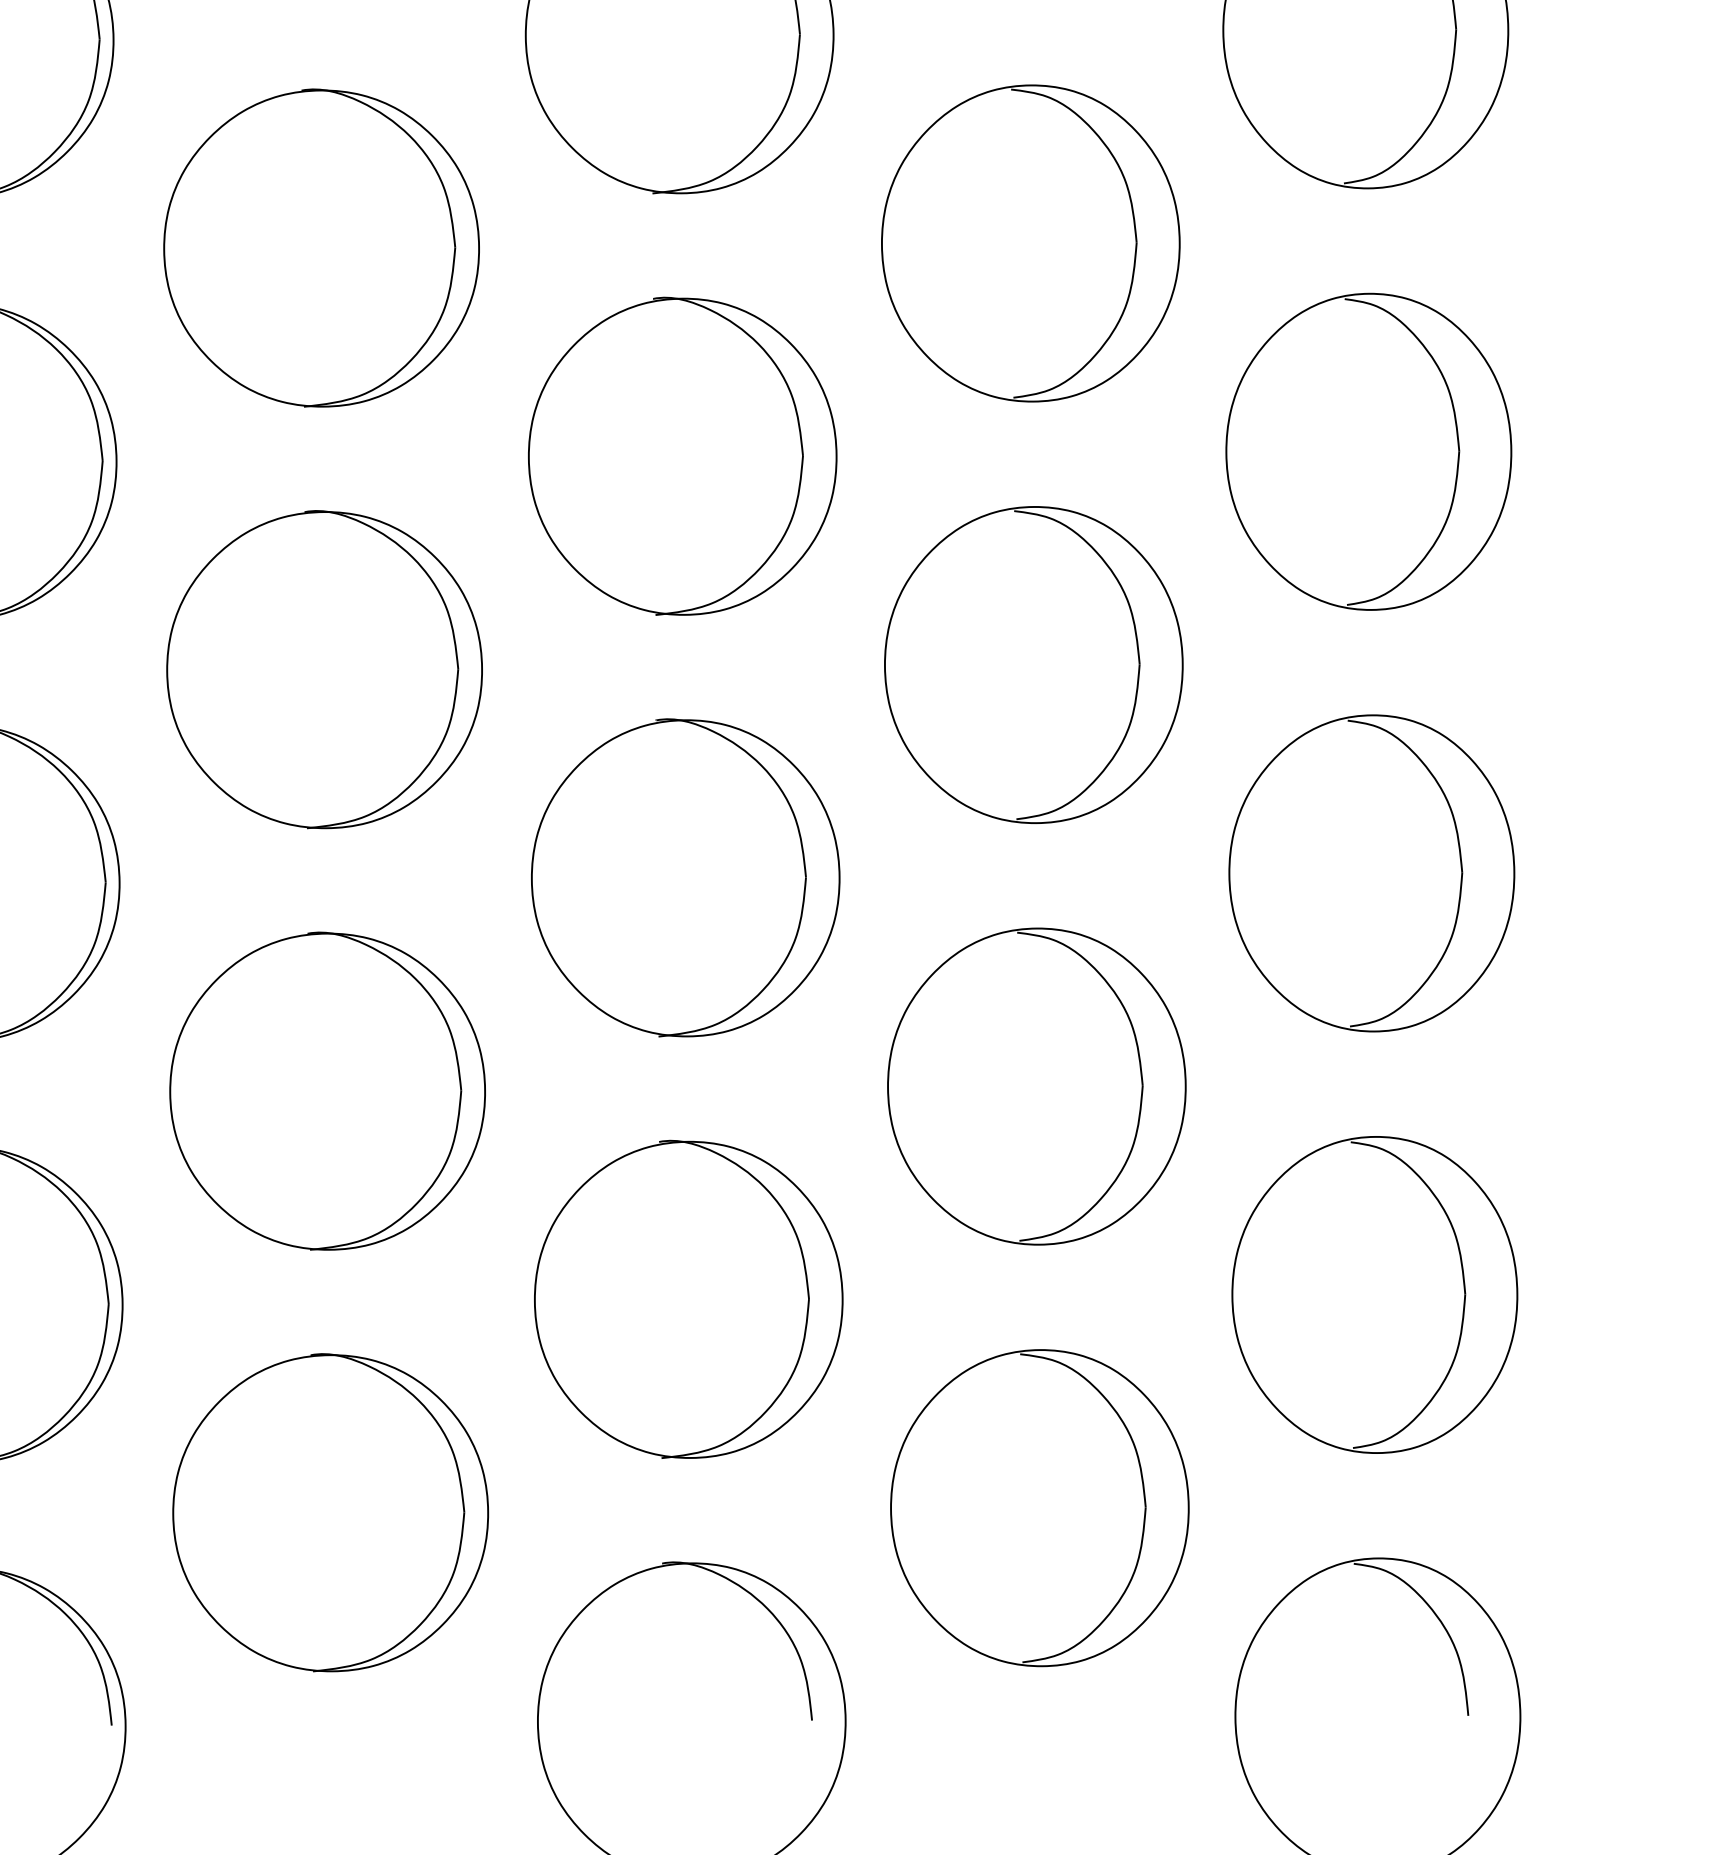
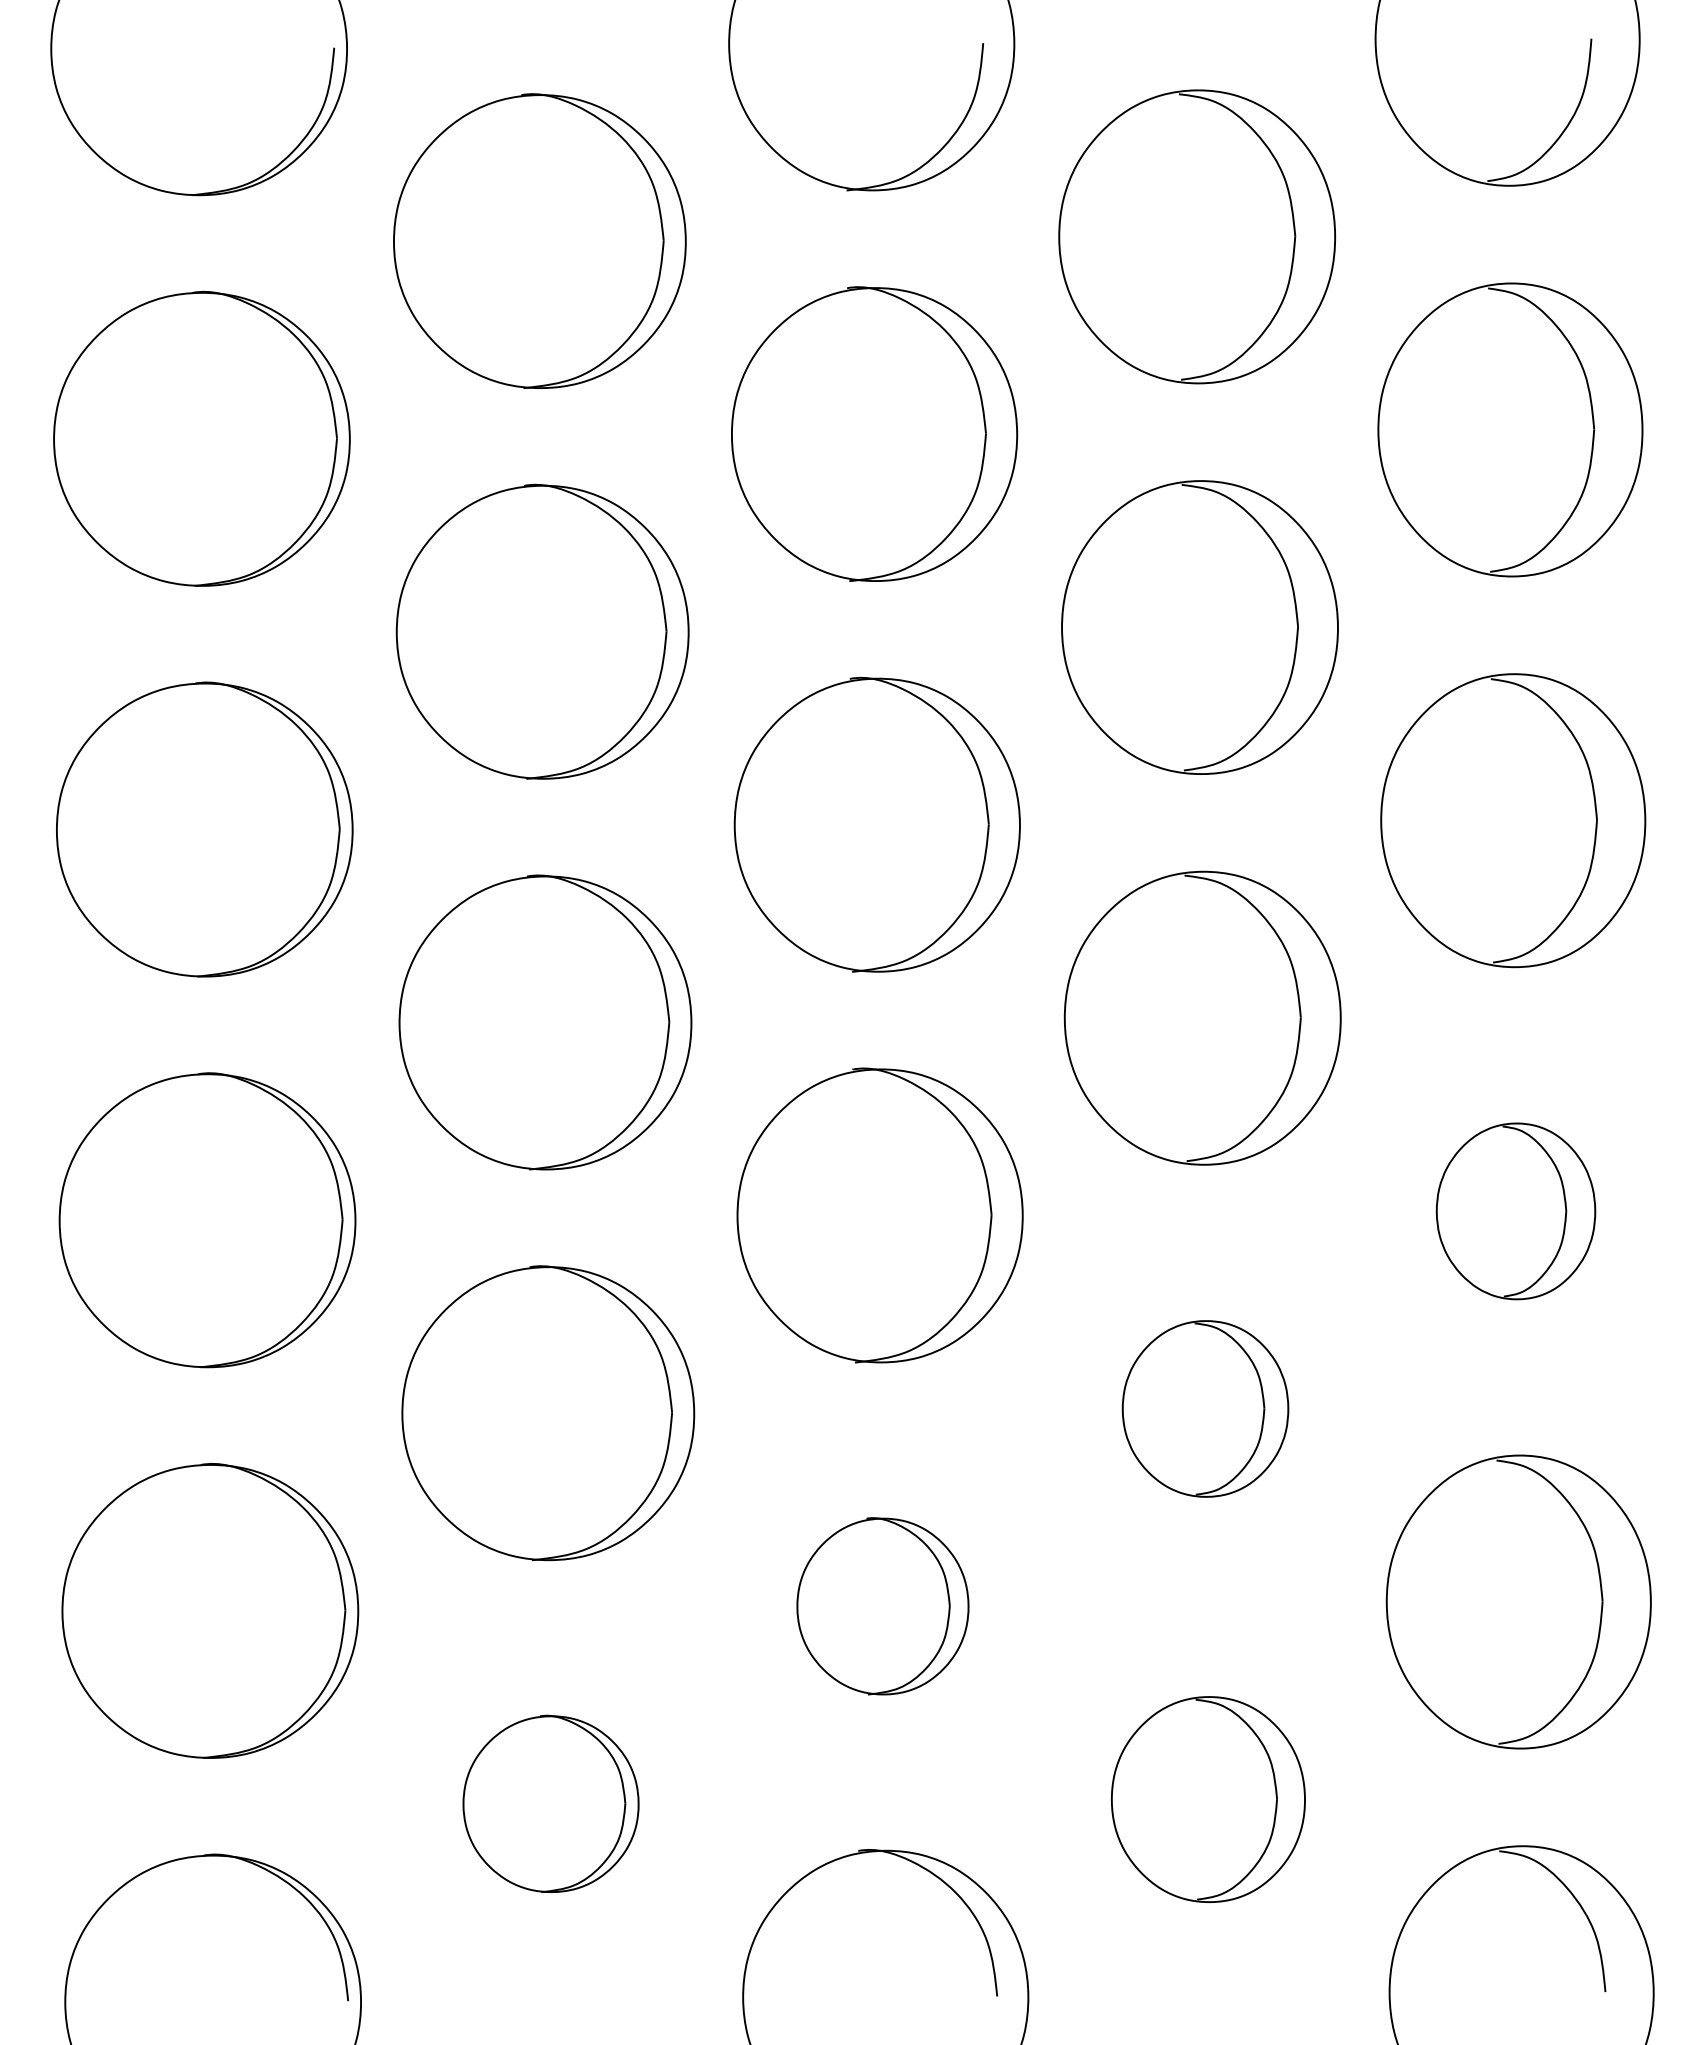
part: (1371, 873) -> (1515, 1211), size x0.6
part: (1036, 1086) -> (1205, 1408), size x0.6
part: (688, 1299) -> (882, 1606), size x0.6
part: (1040, 1508) -> (1208, 1799), size x0.7
part: (330, 1512) -> (550, 1803), size x0.6

